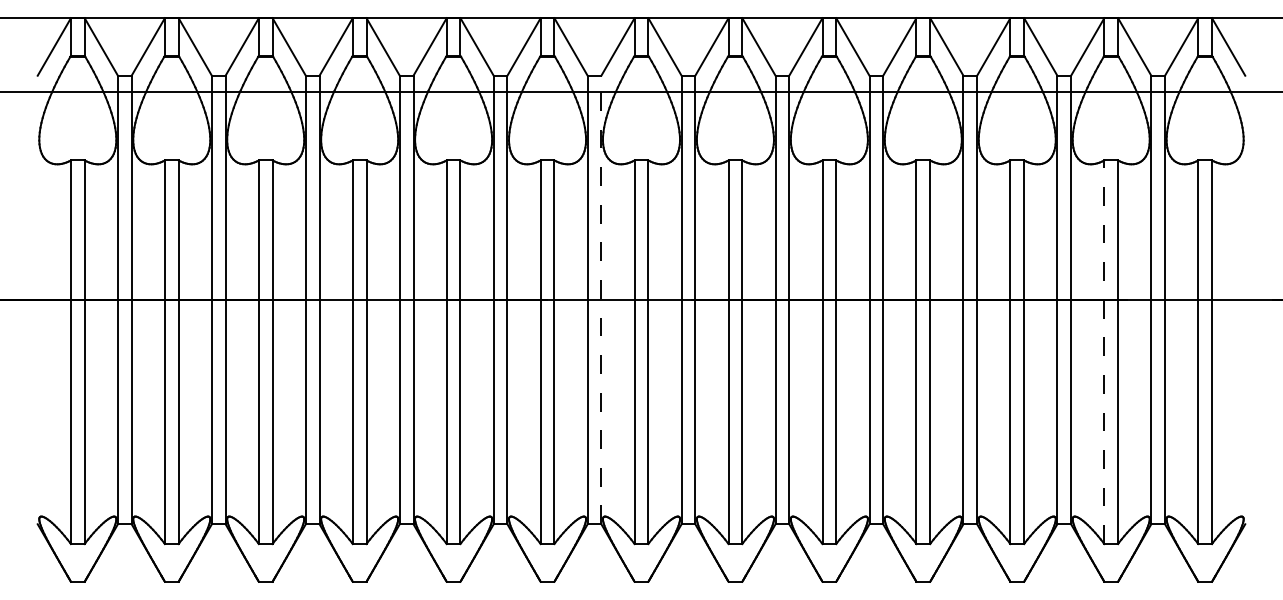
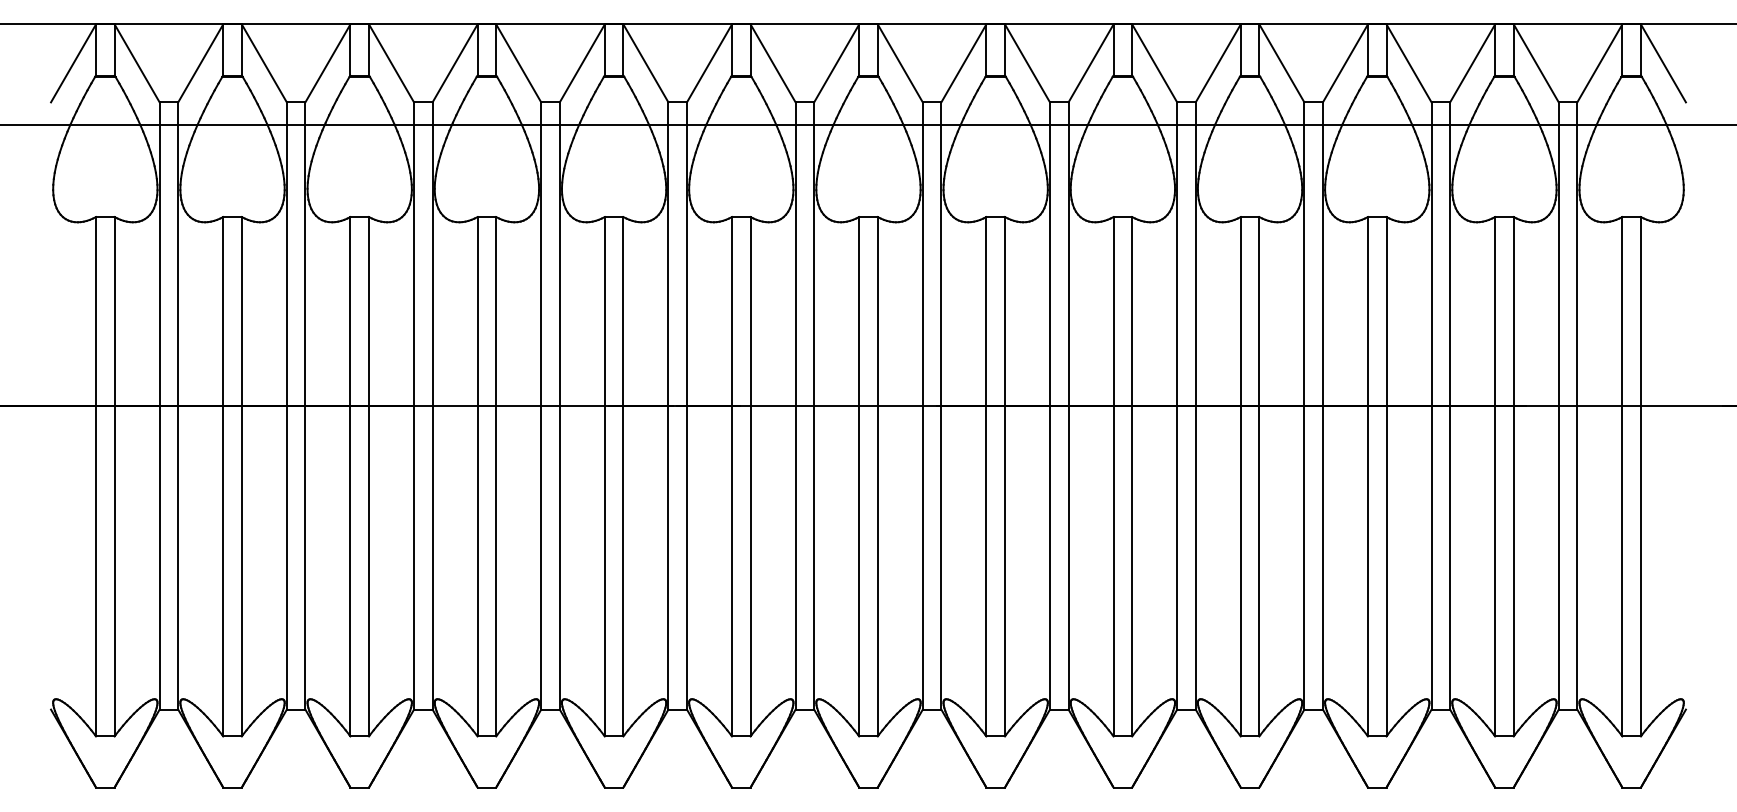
line: (601, 300) -> (814, 406), dashed -> solid
line: (1104, 352) -> (1495, 476), dashed -> solid

